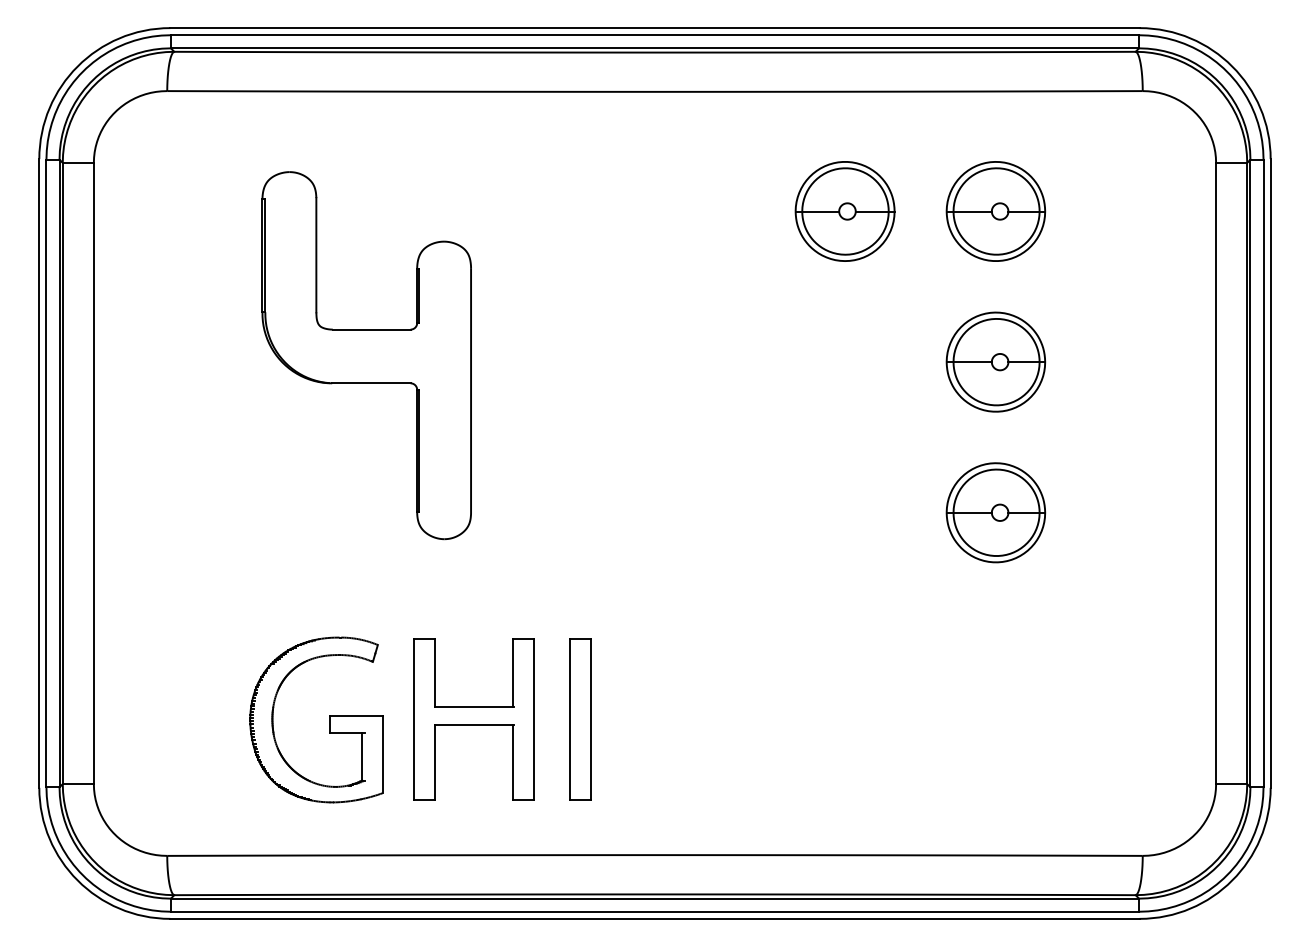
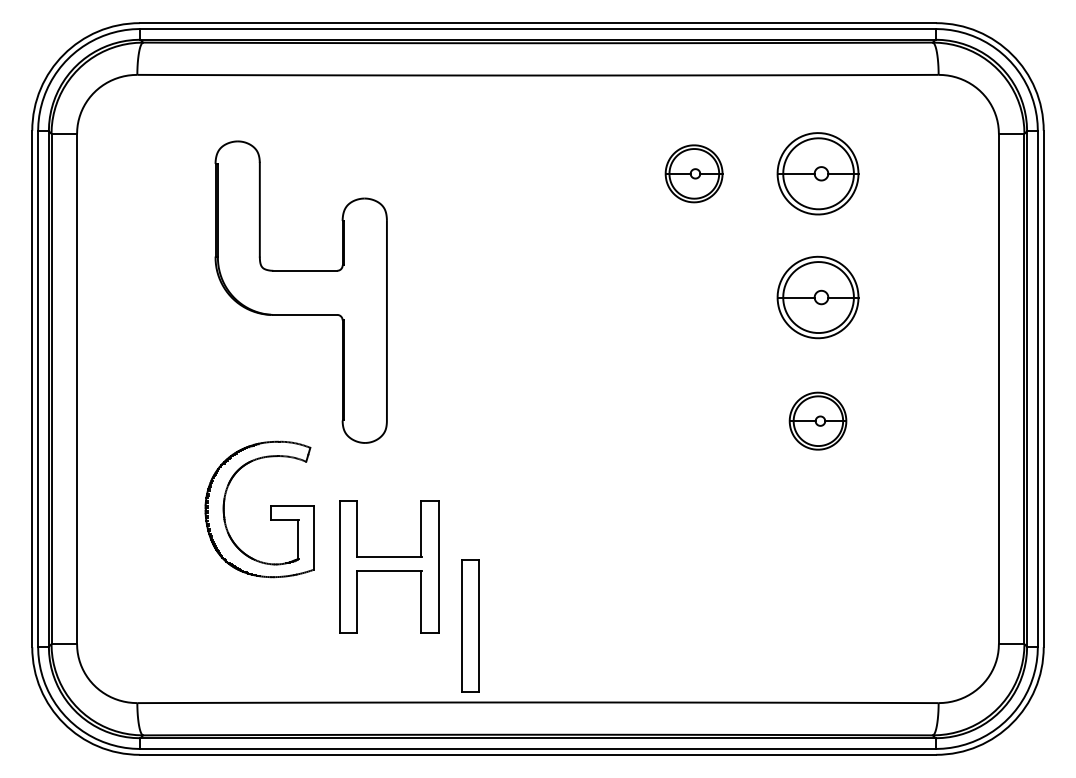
part: (844, 211) -> (693, 173), size x0.7
part: (995, 511) -> (817, 420), size x0.7
part: (474, 718) -> (389, 566), moved
part: (580, 718) -> (470, 625), moved
part: (329, 720) -> (270, 509), moved

